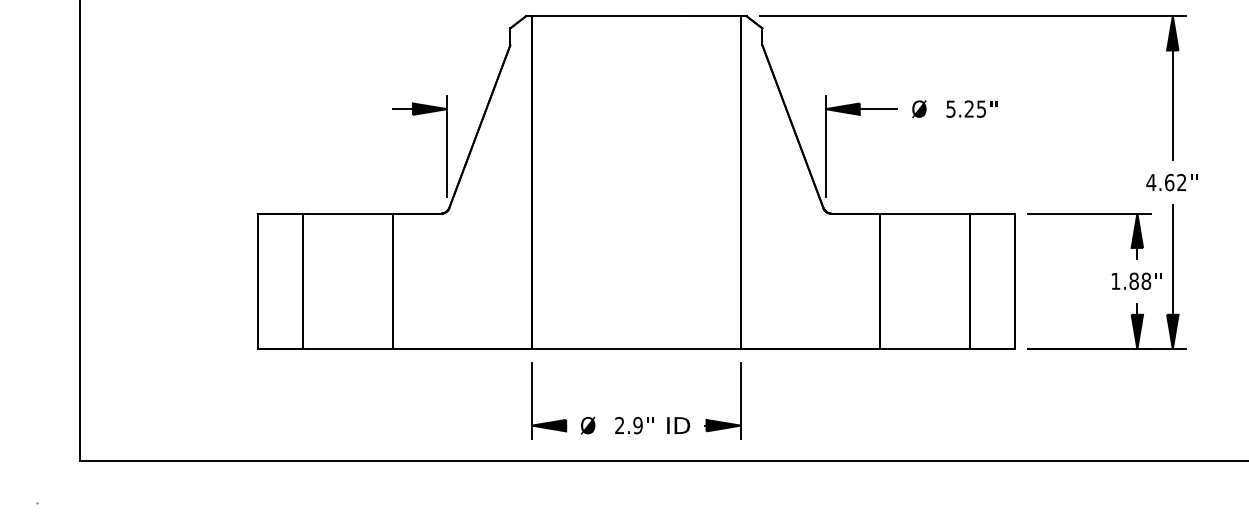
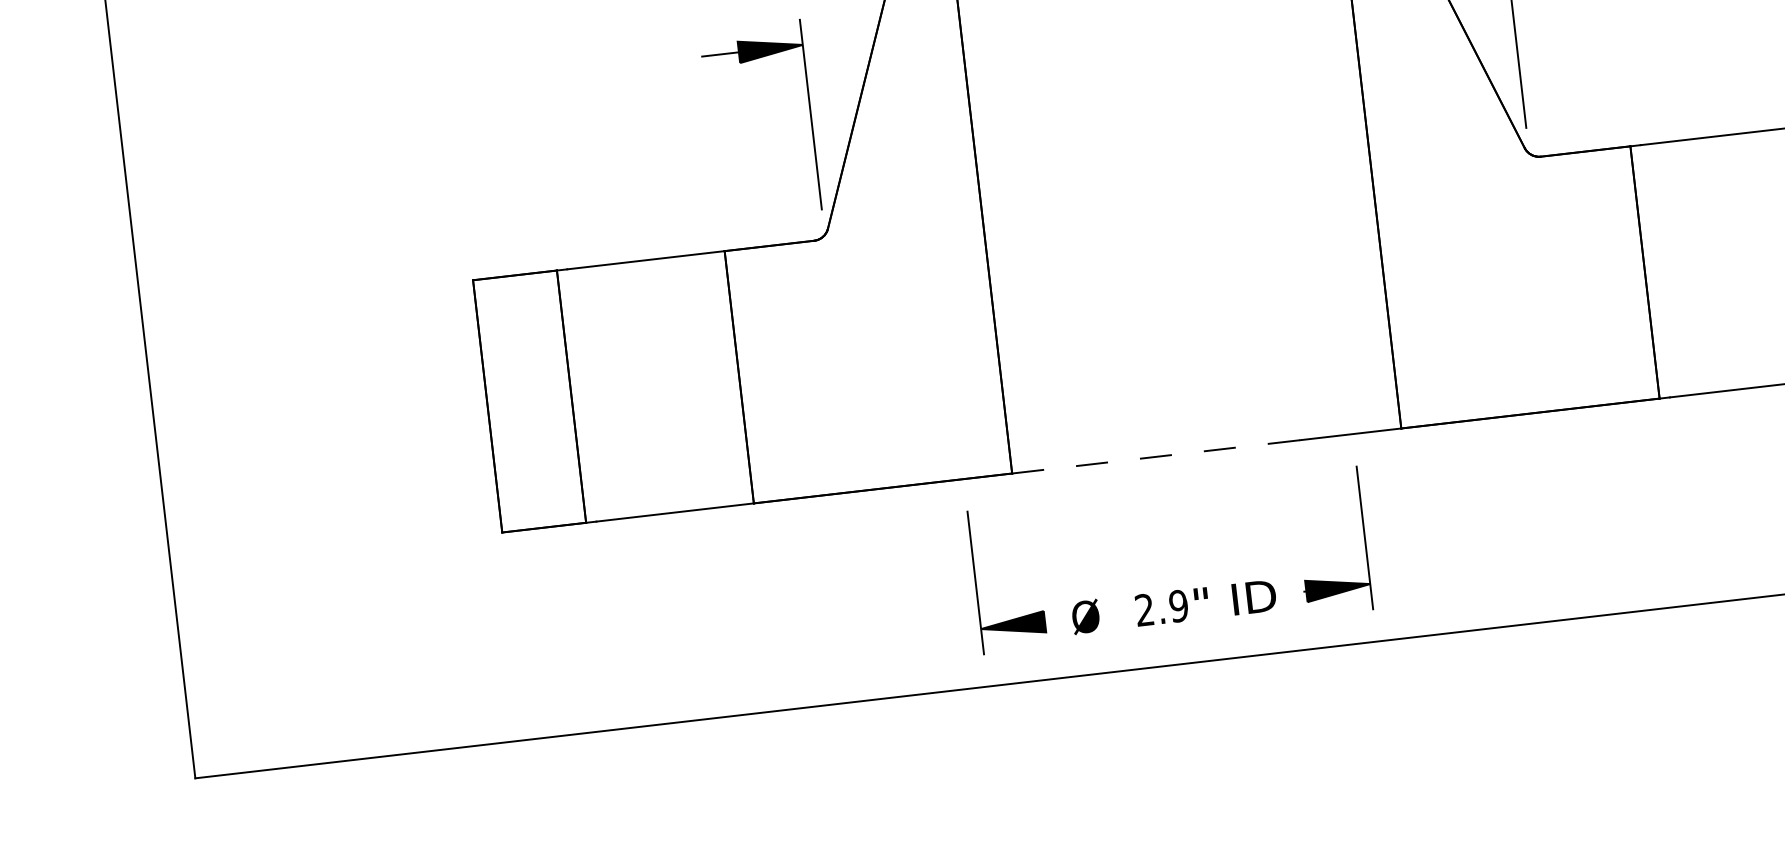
line: (609, 349) -> (1156, 457), solid -> dashed
part: (636, 417) -> (1174, 591), moved

